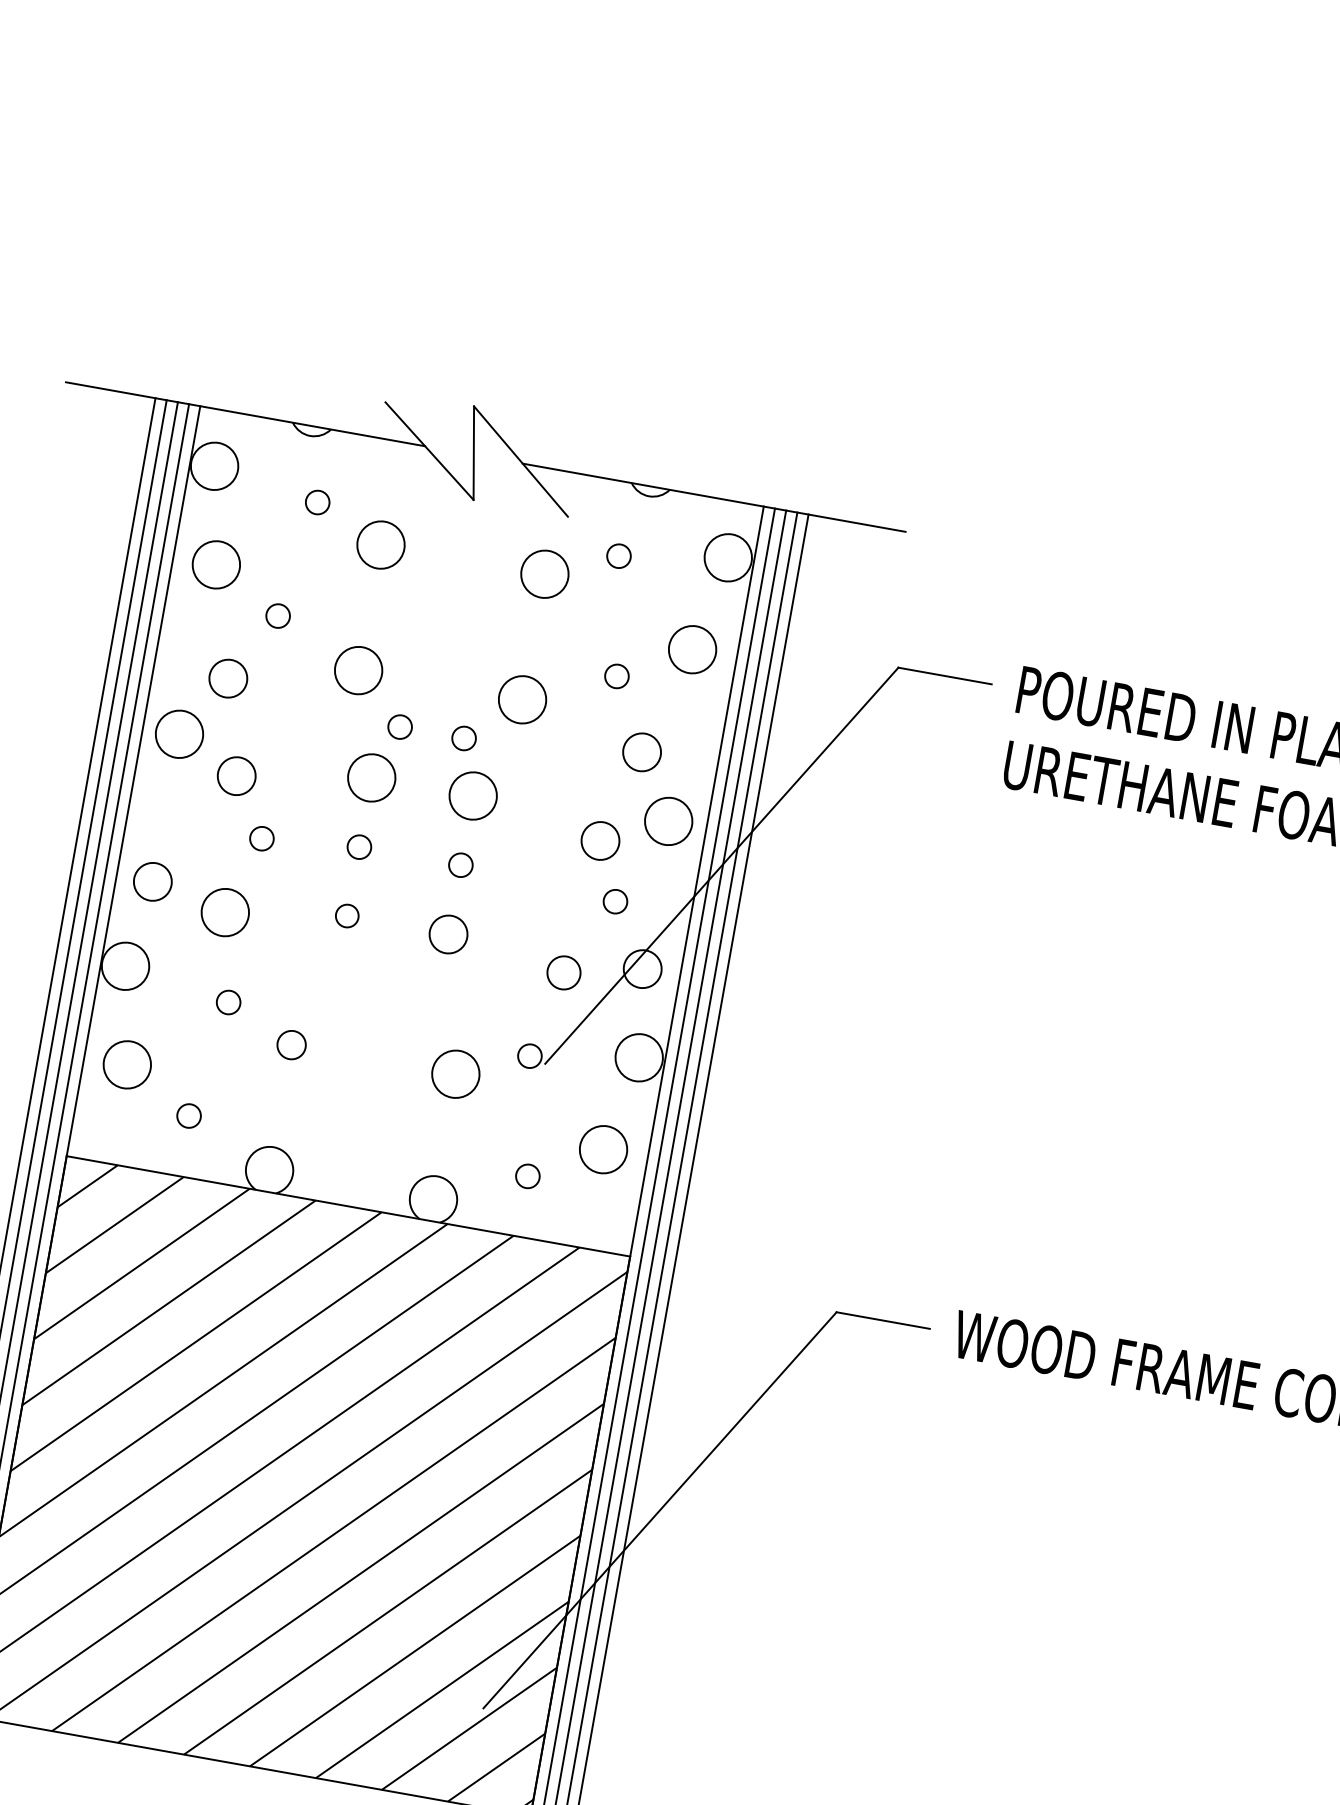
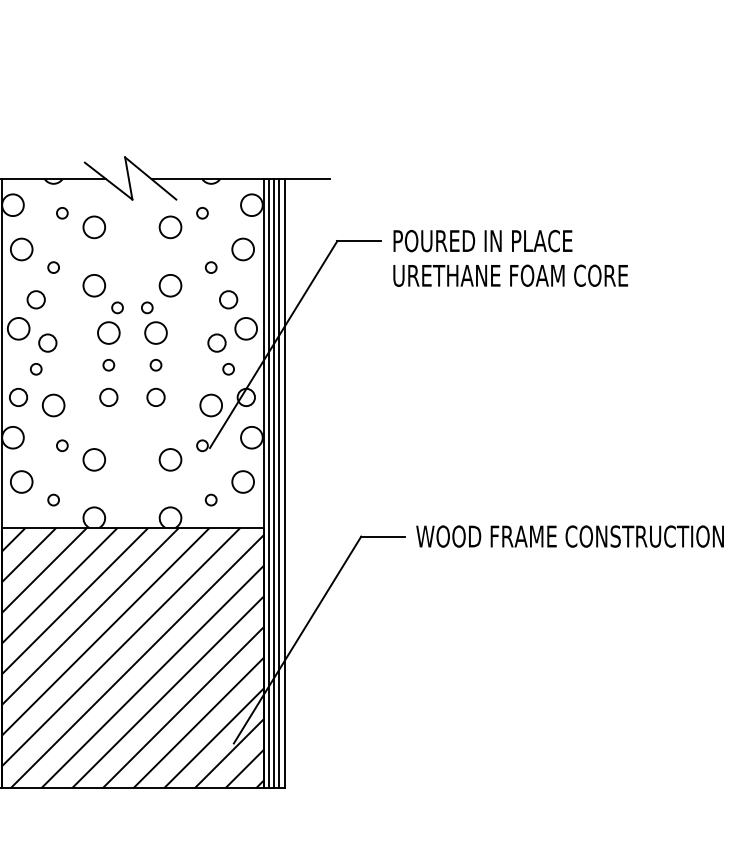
circle: (262, 839) -> (36, 369), moved
circle: (346, 914) -> (108, 396), size x1.67
circle: (562, 972) -> (210, 405), size x1.43
circle: (290, 1043) -> (93, 459), size x1.67

